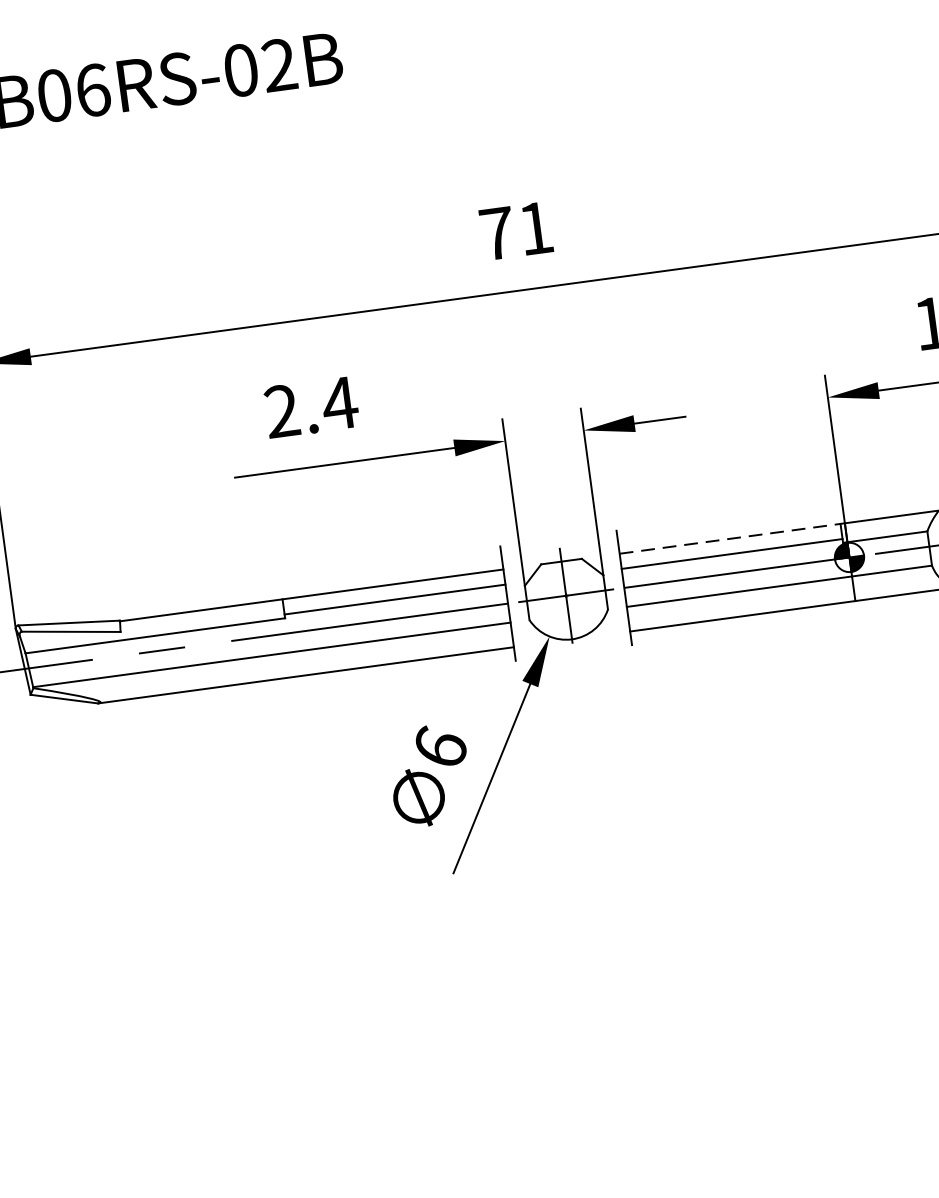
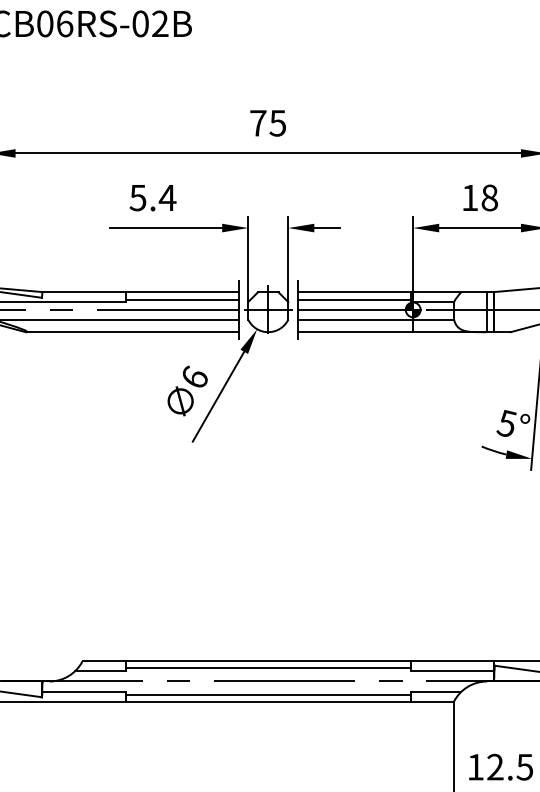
text: (534, 228) -> (277, 123), 71 -> 75
text: (280, 410) -> (137, 197), 2.4 -> 5.4
line: (732, 538) -> (355, 292), dashed -> solid

